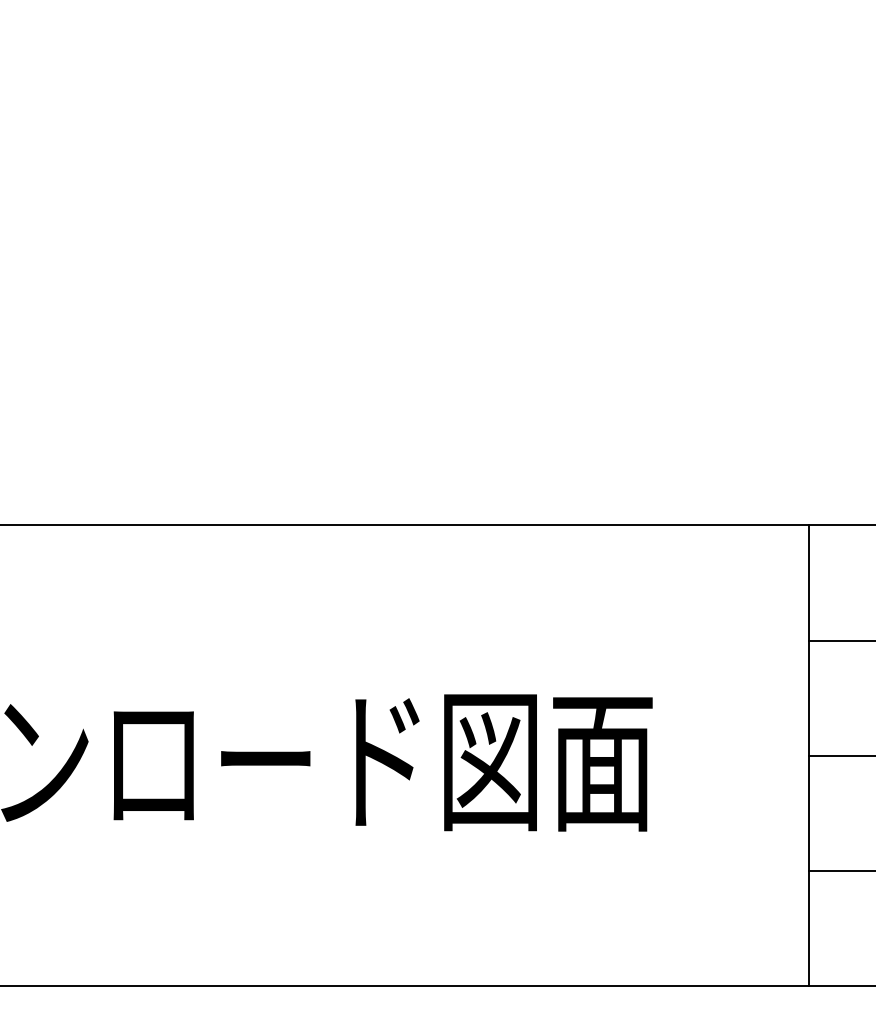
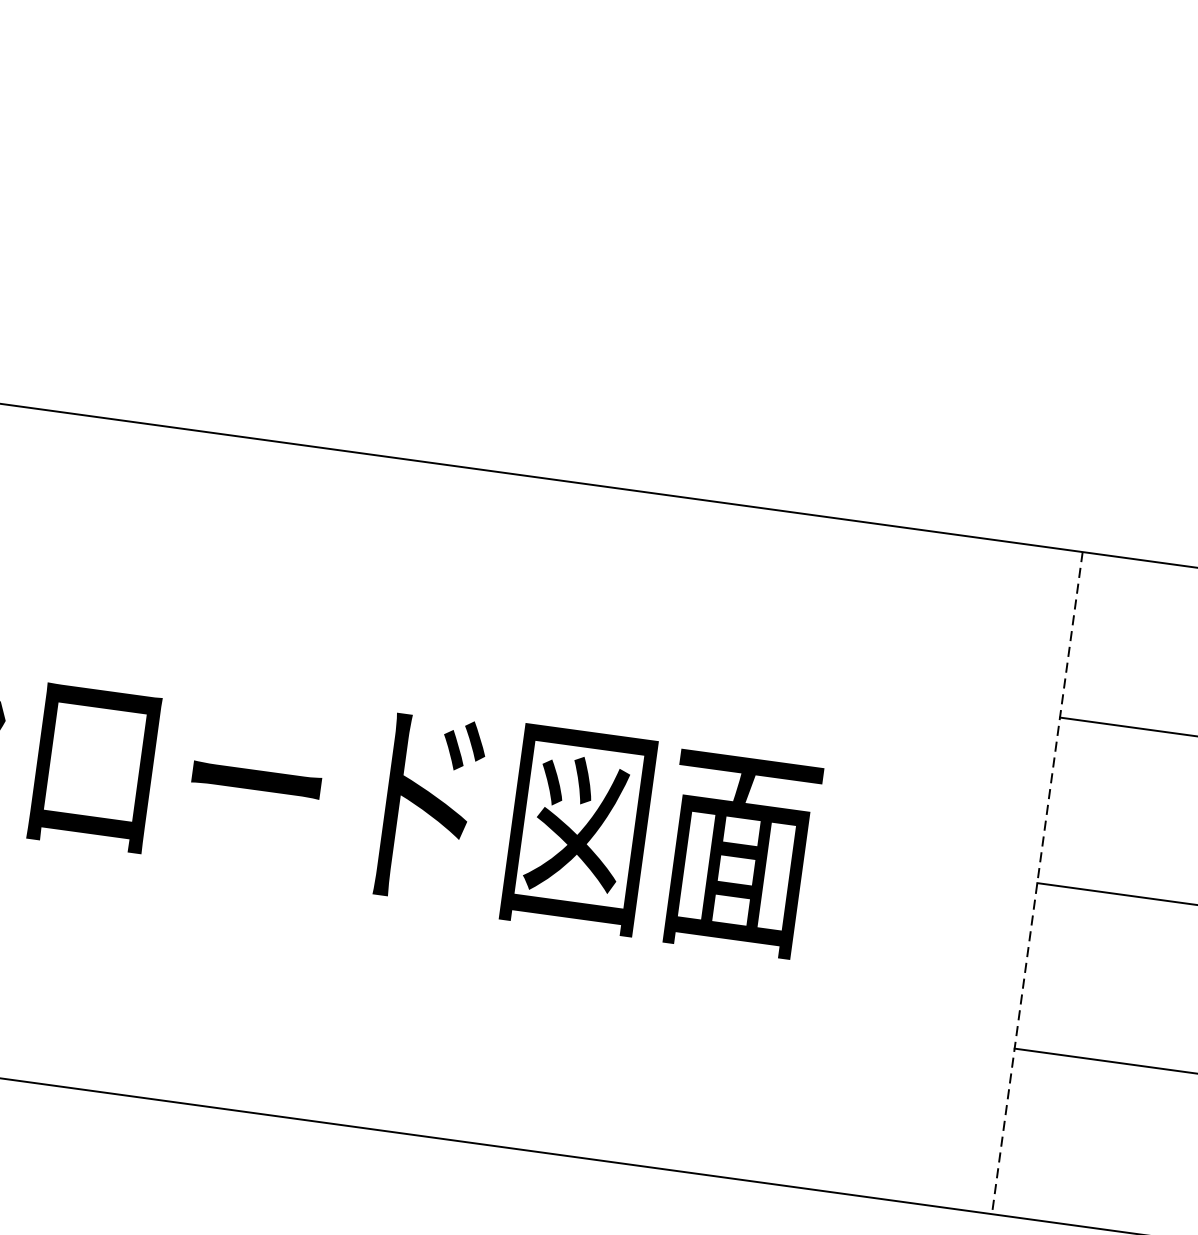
line: (808, 756) -> (1036, 883), solid -> dashed

